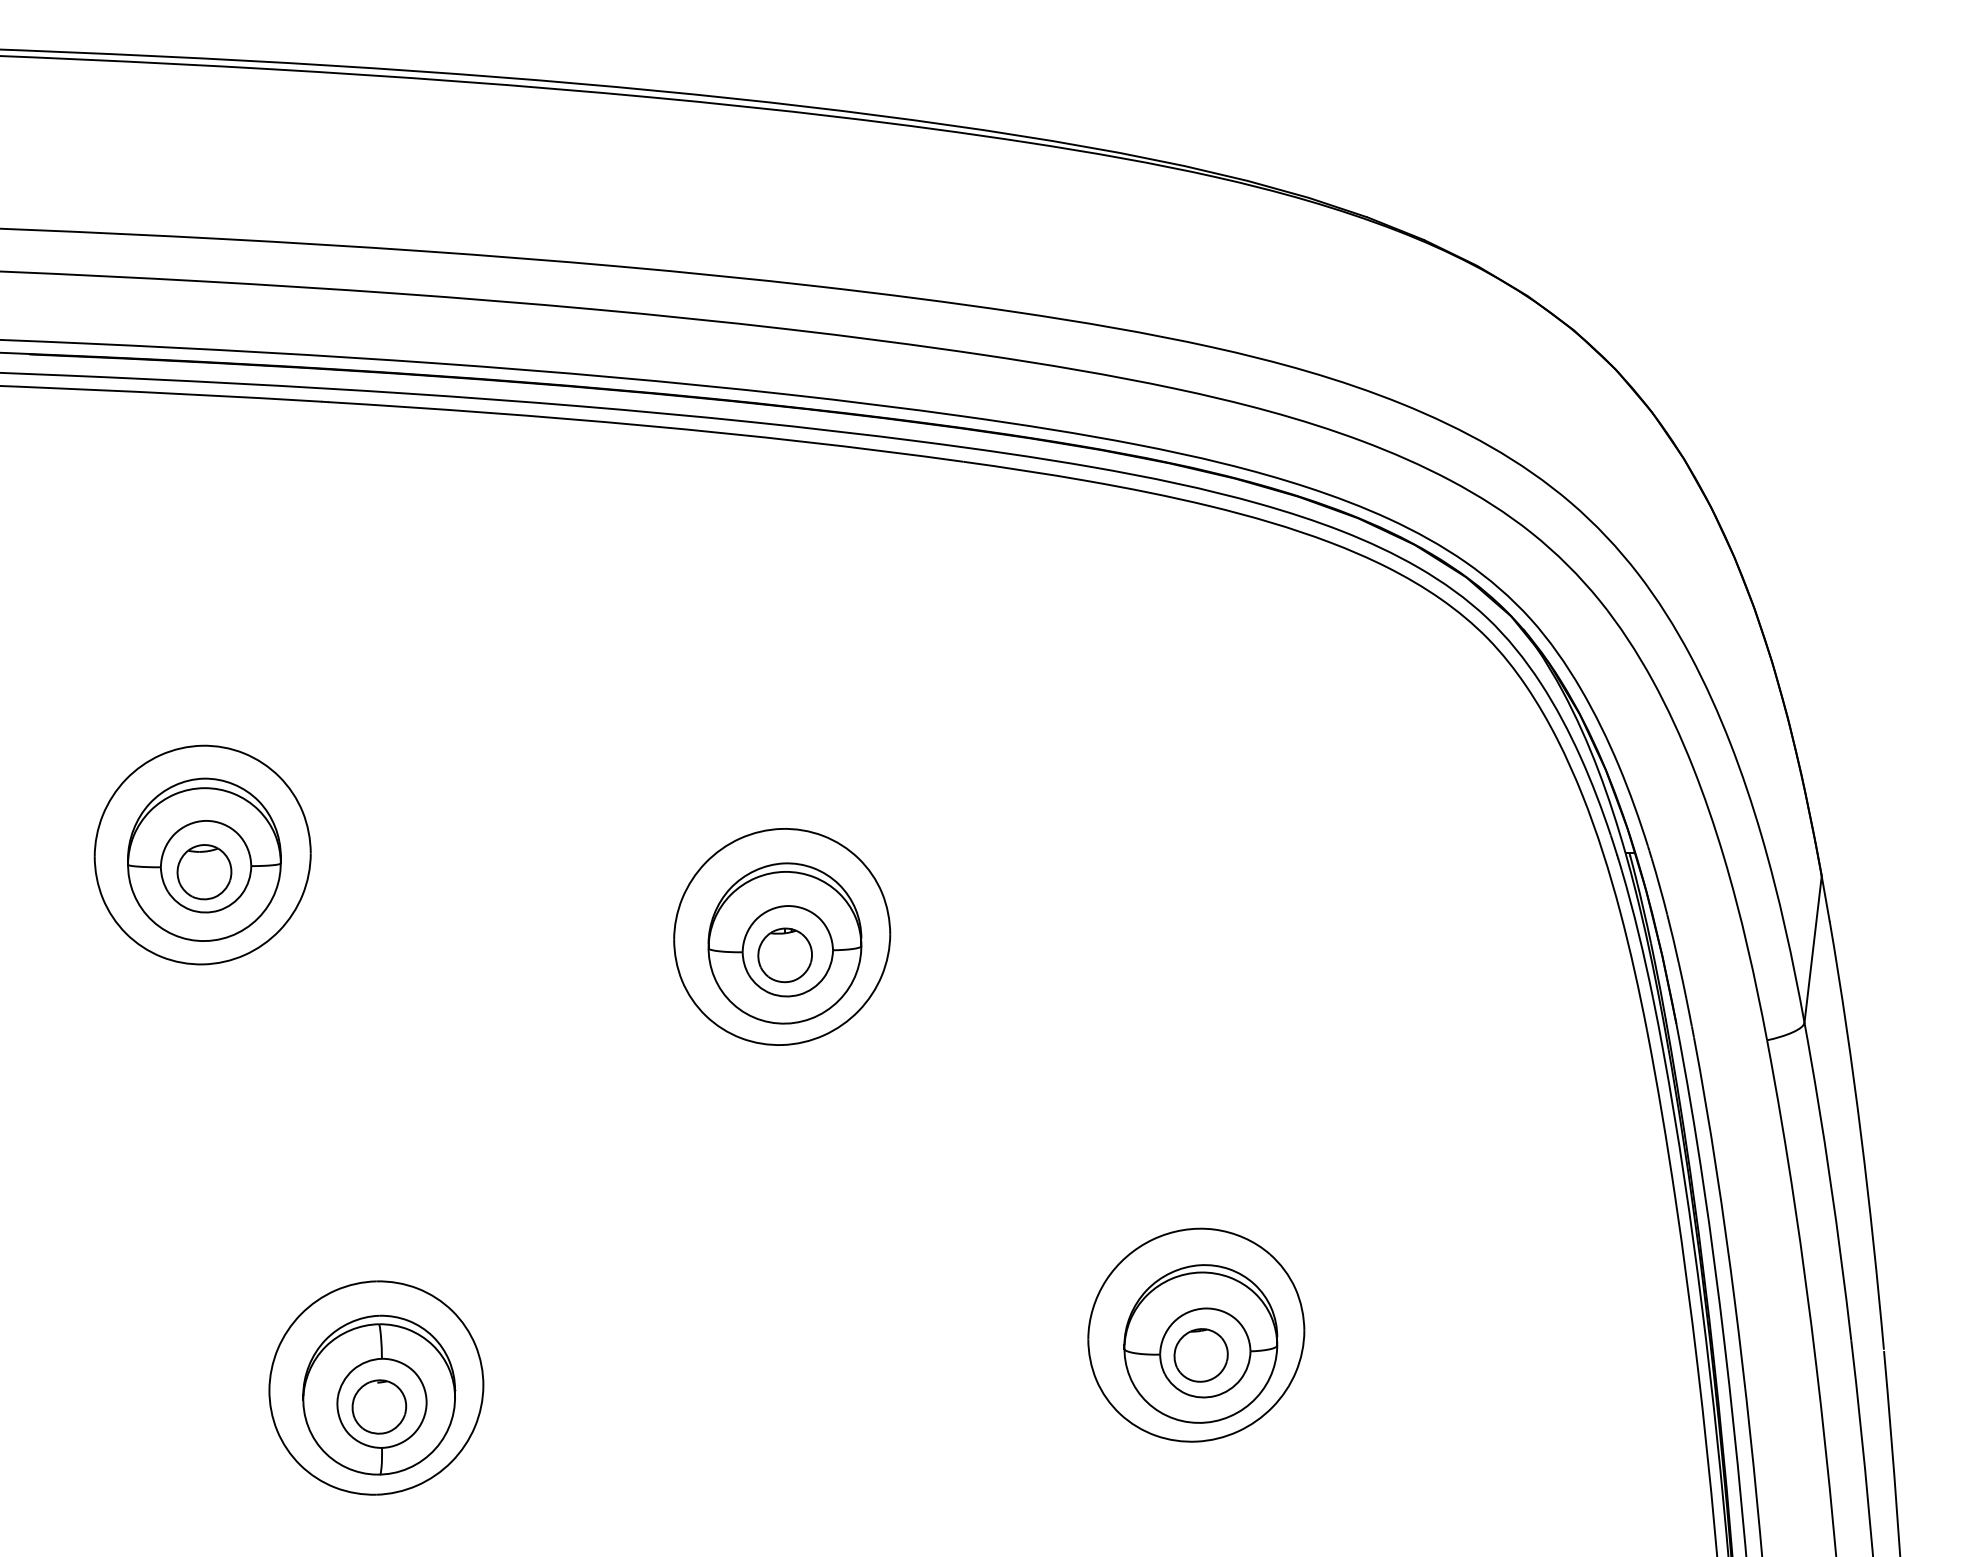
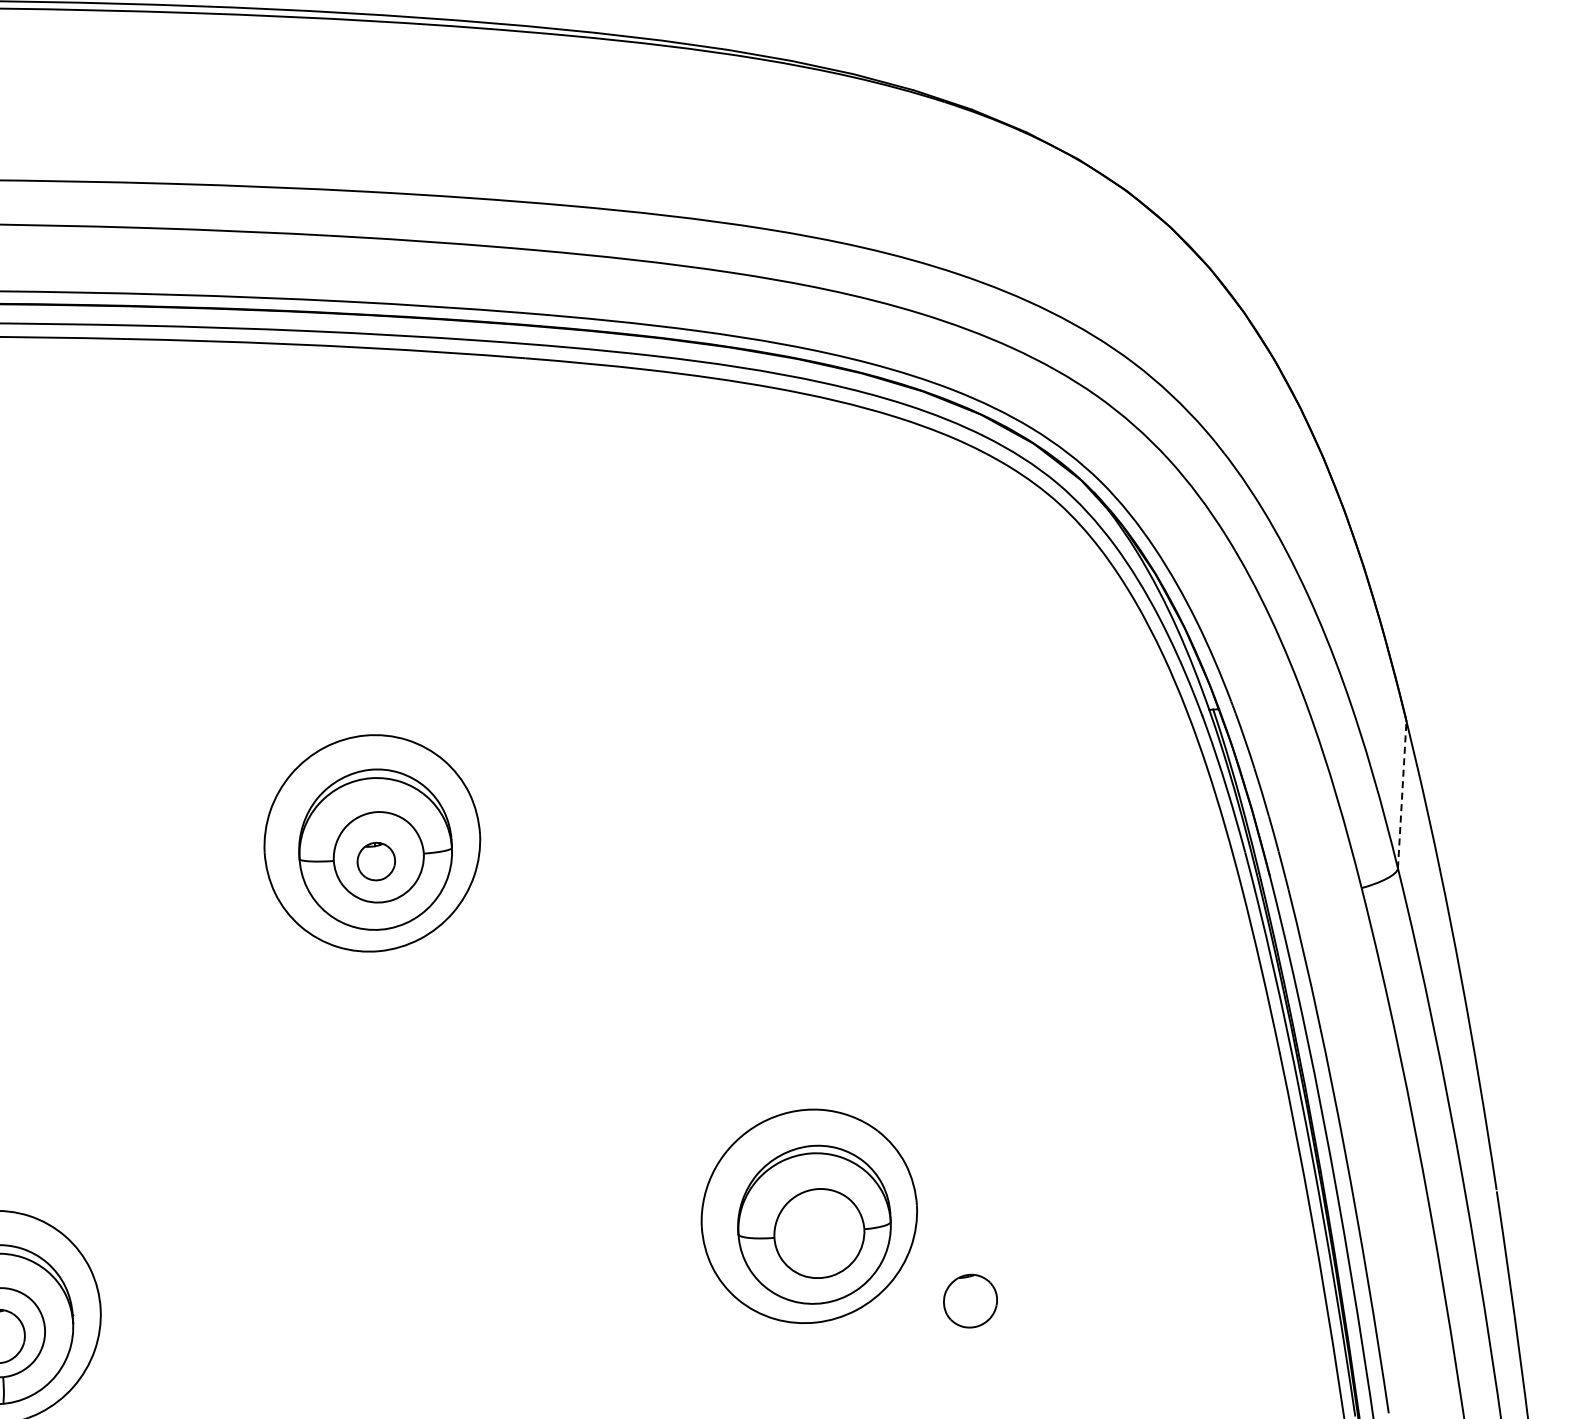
line: (1813, 949) -> (1402, 794), solid -> dashed
part: (784, 955) -> (375, 861), size x0.7
part: (1200, 1355) -> (969, 1301), moved

